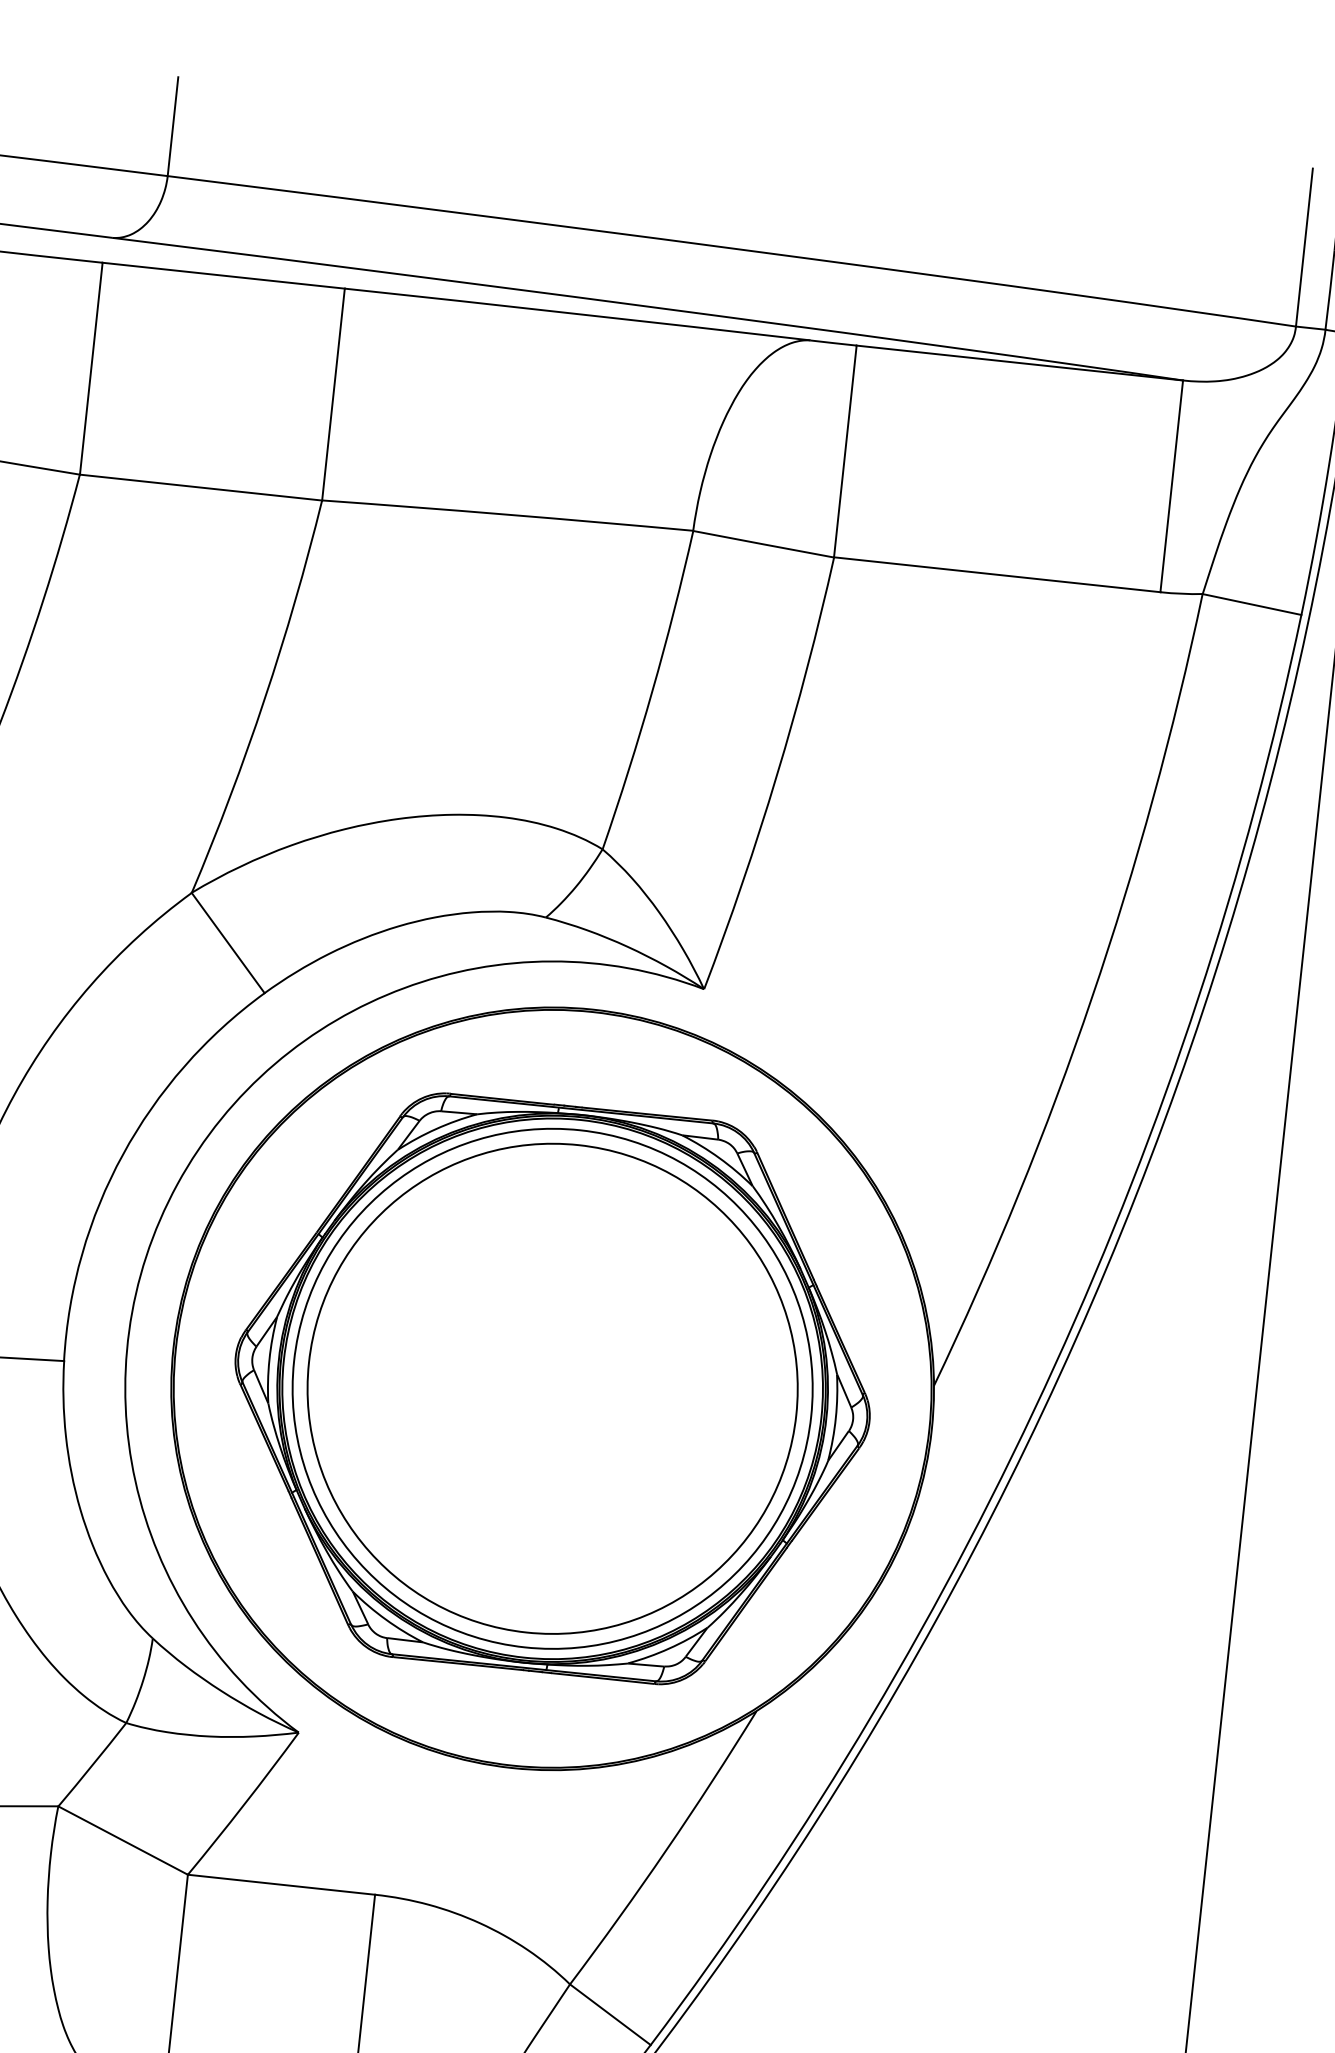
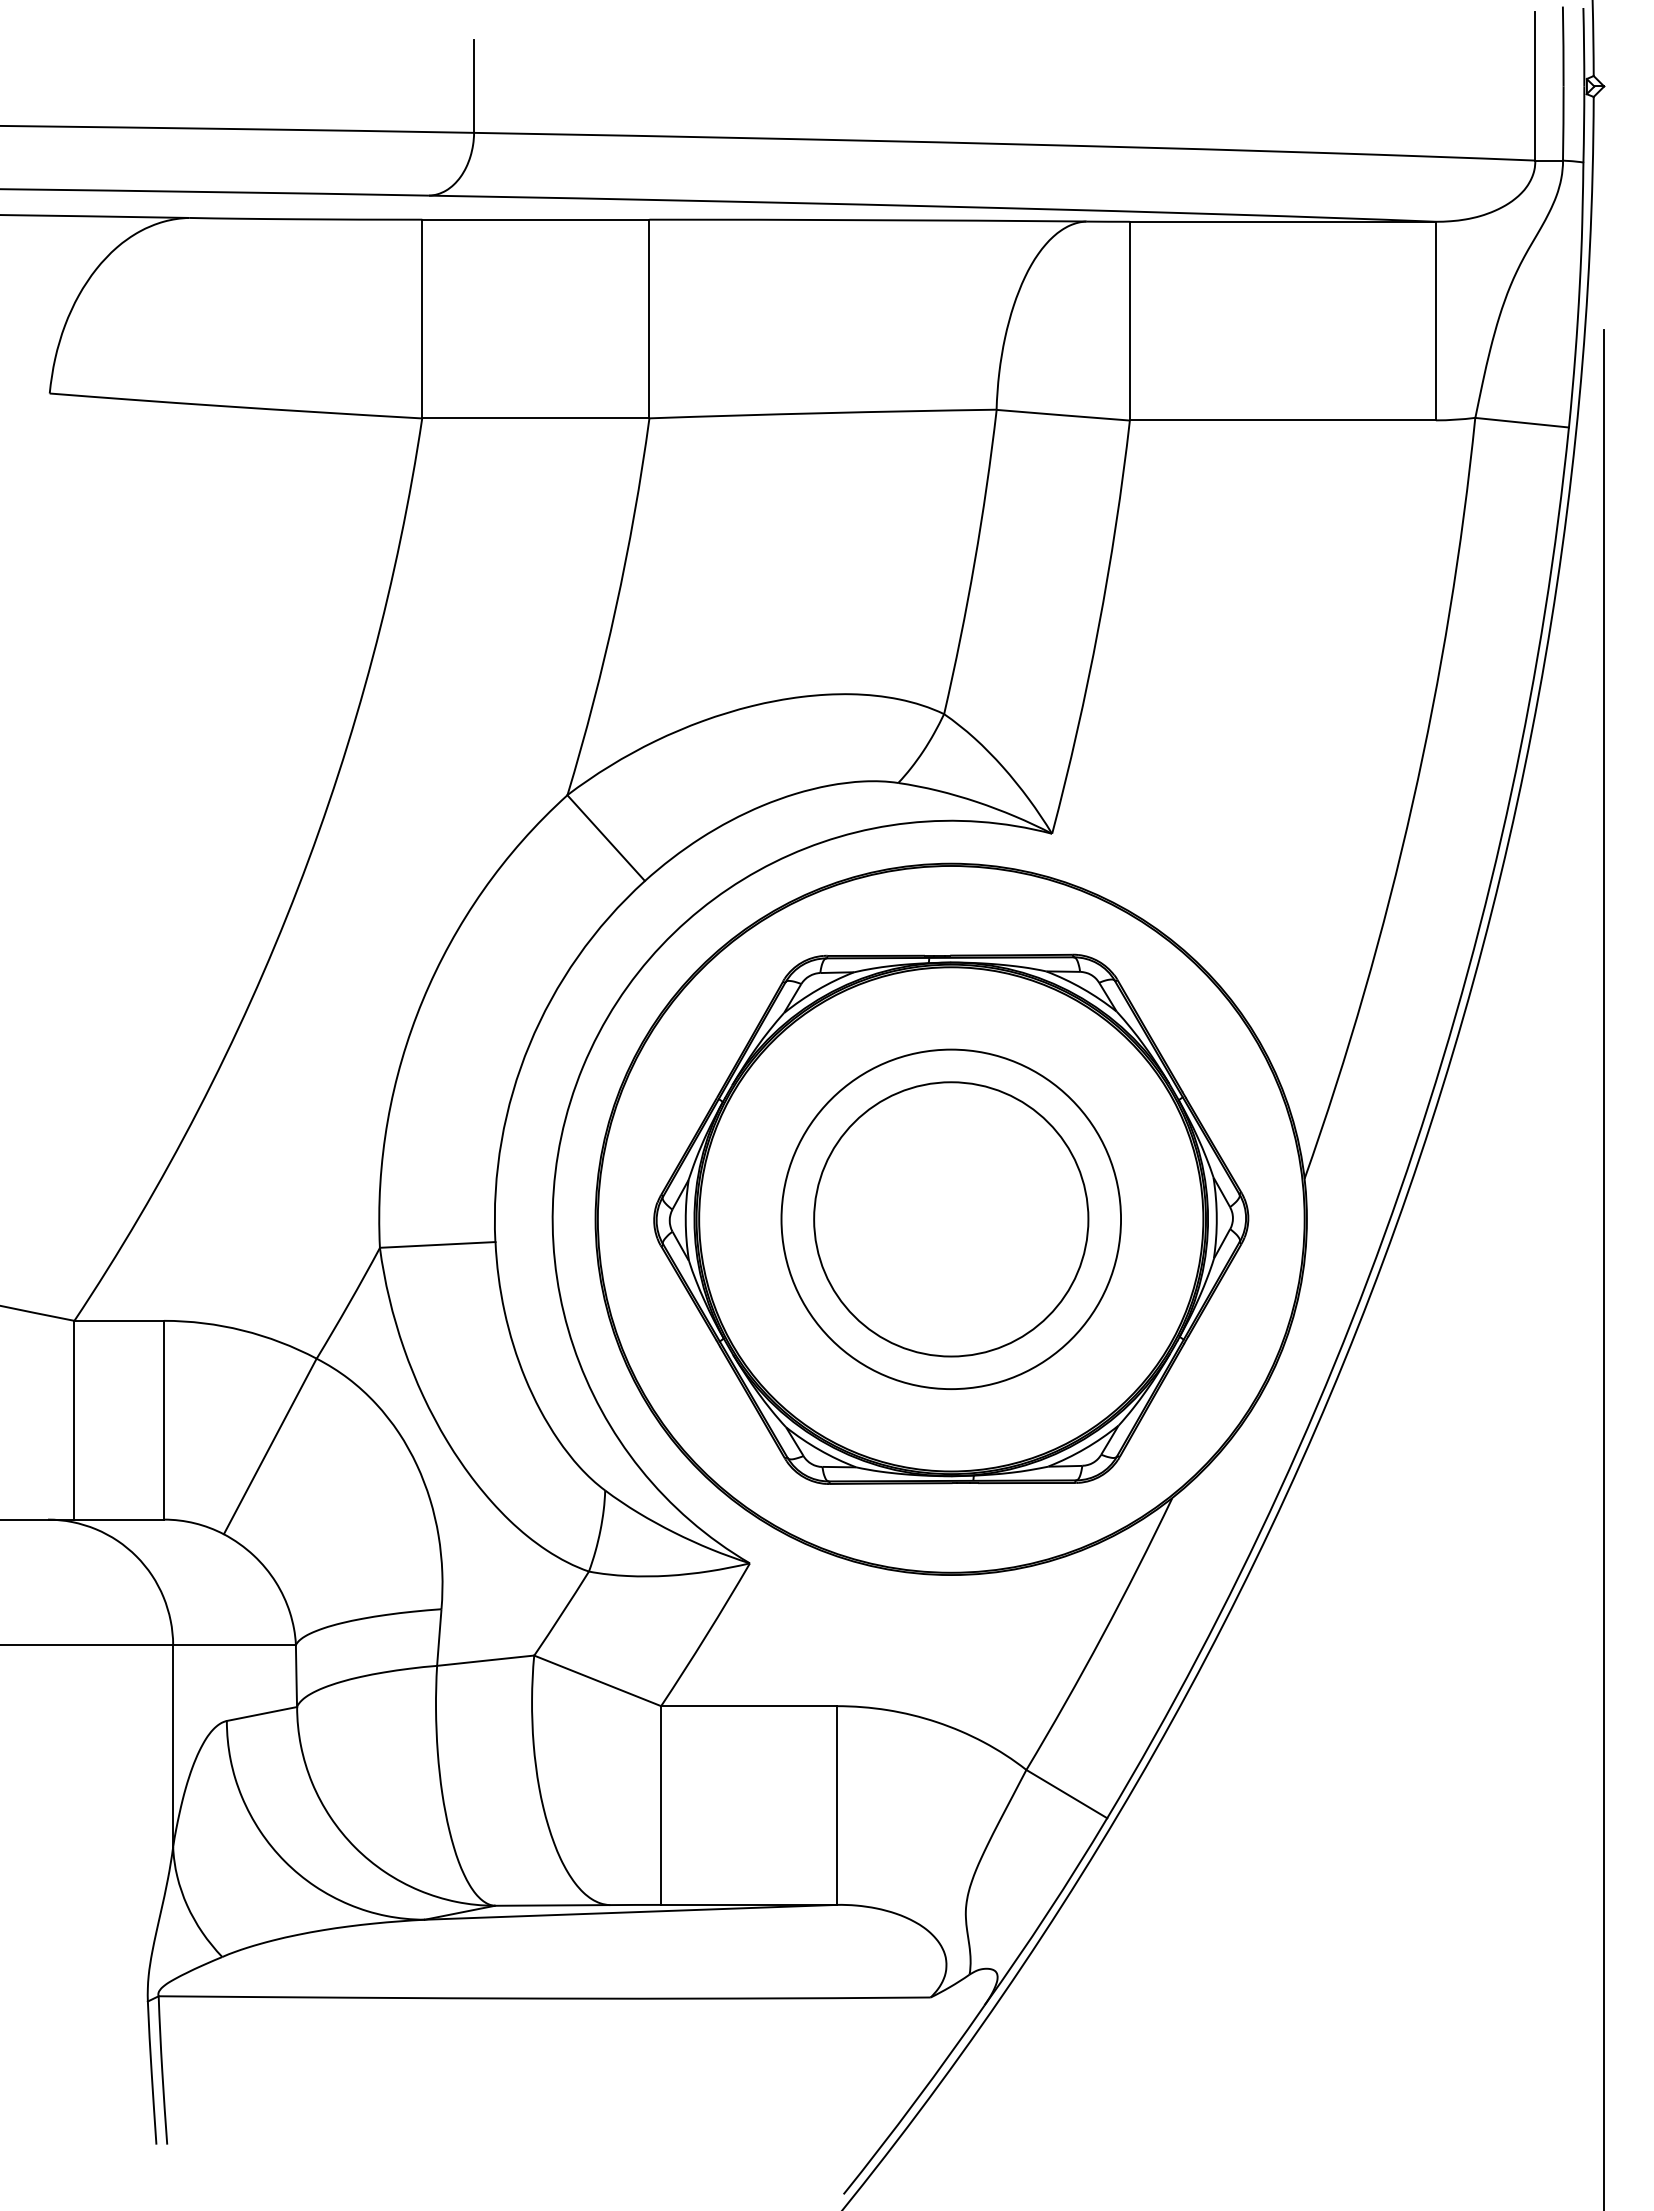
circle: (551, 1387) -> (950, 1218), size x0.6
circle: (551, 1387) -> (950, 1218), size x0.7

